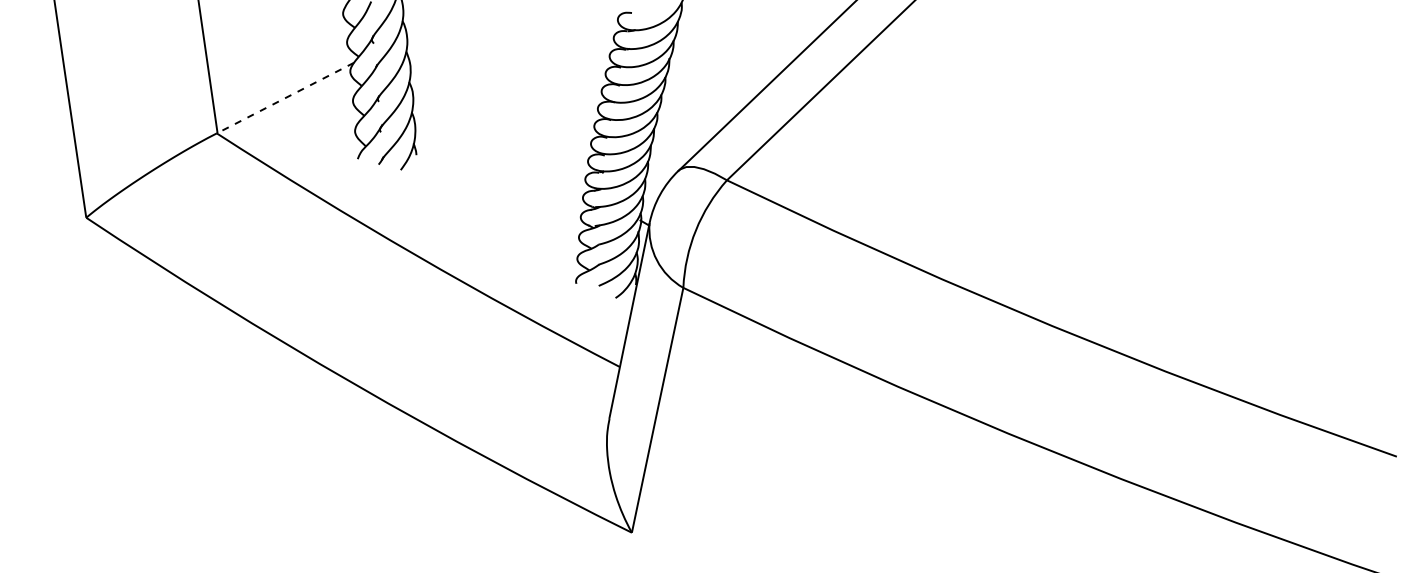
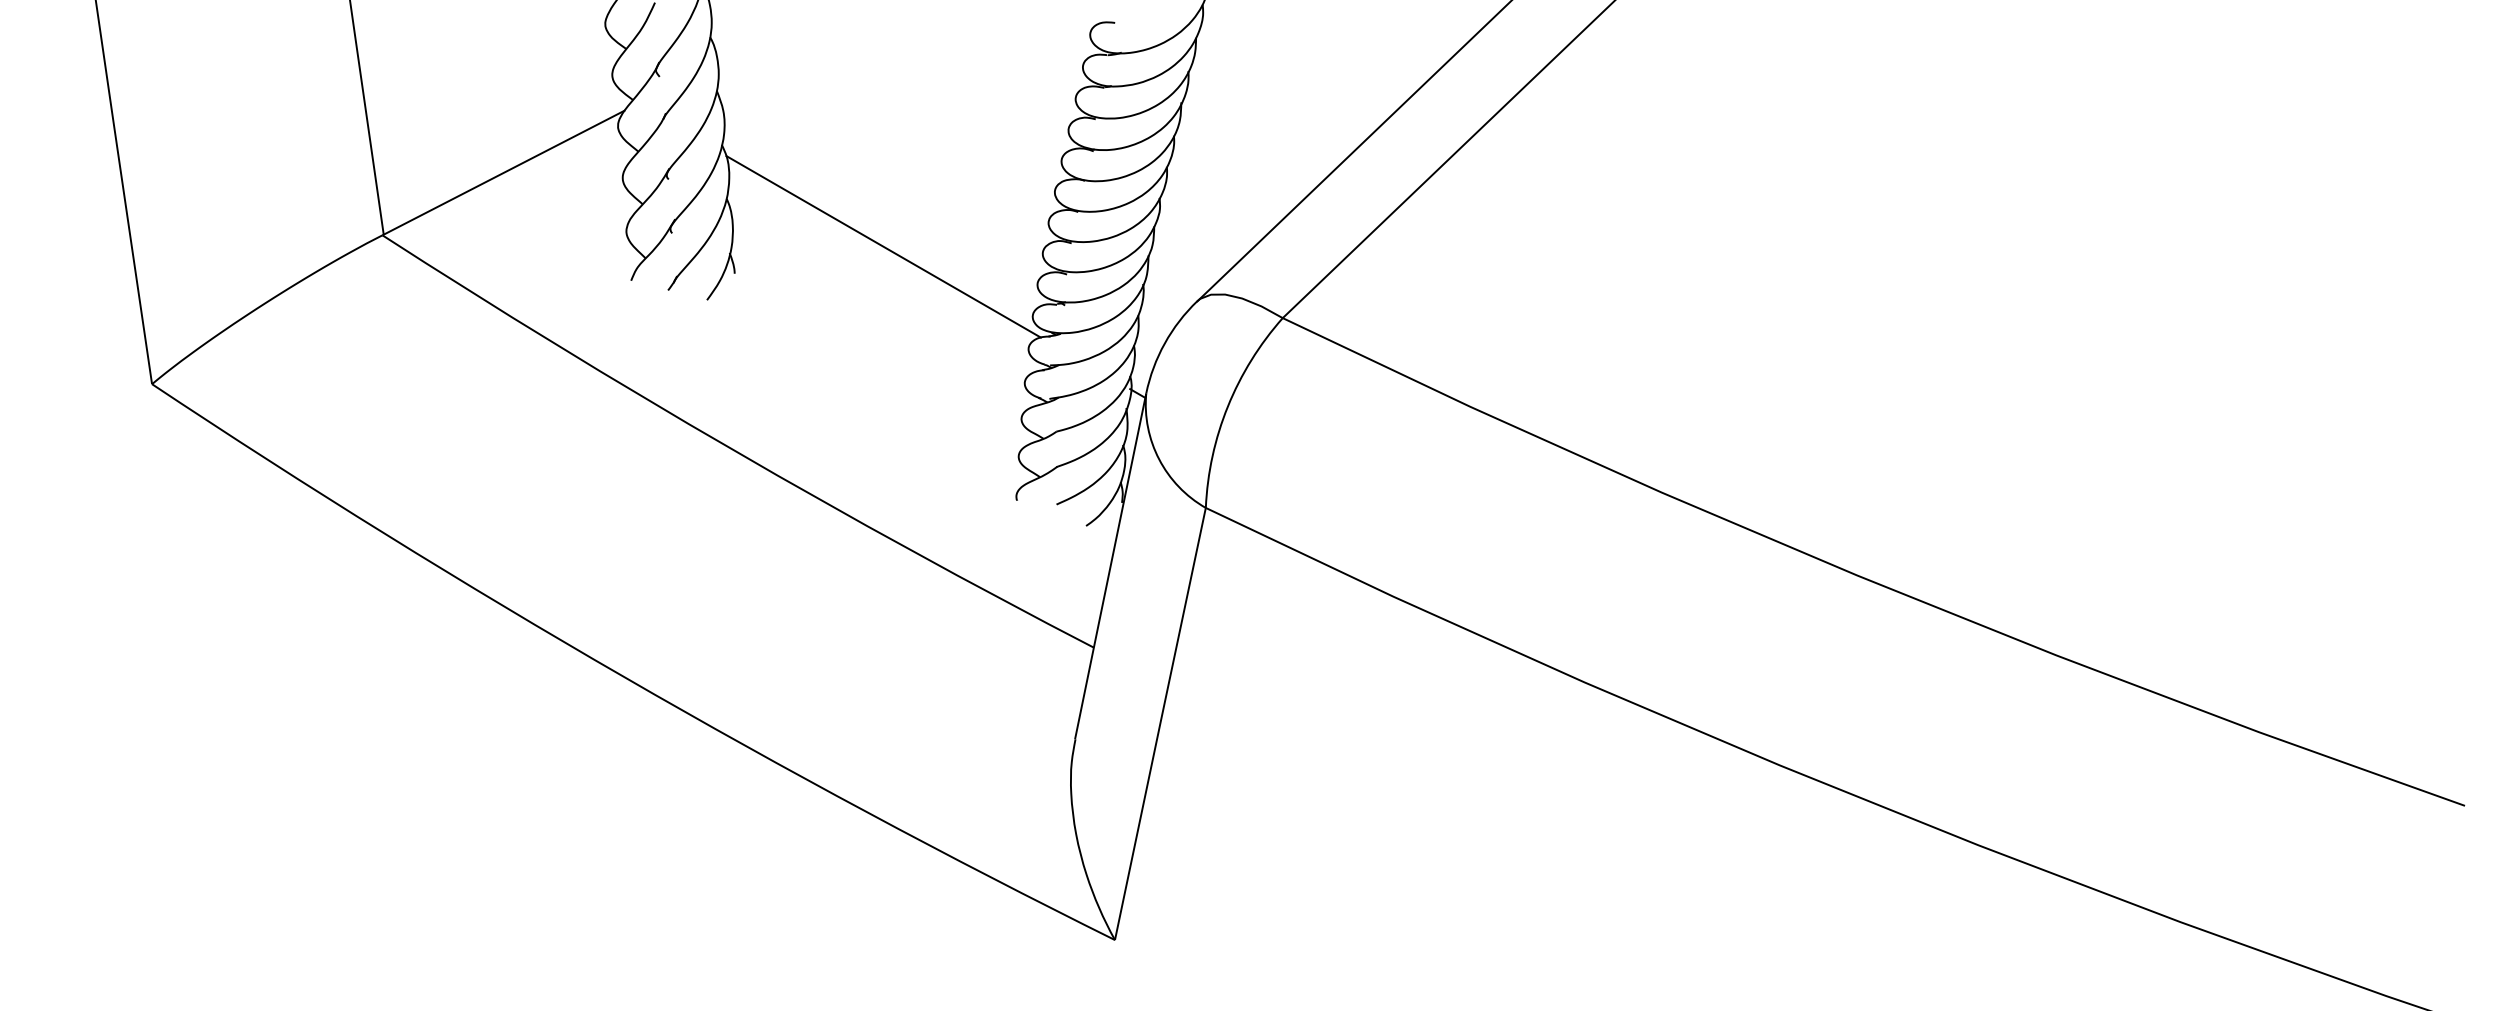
line: (285, 97) -> (503, 171), dashed -> solid
line: (500, 139) -> (883, 246), added

